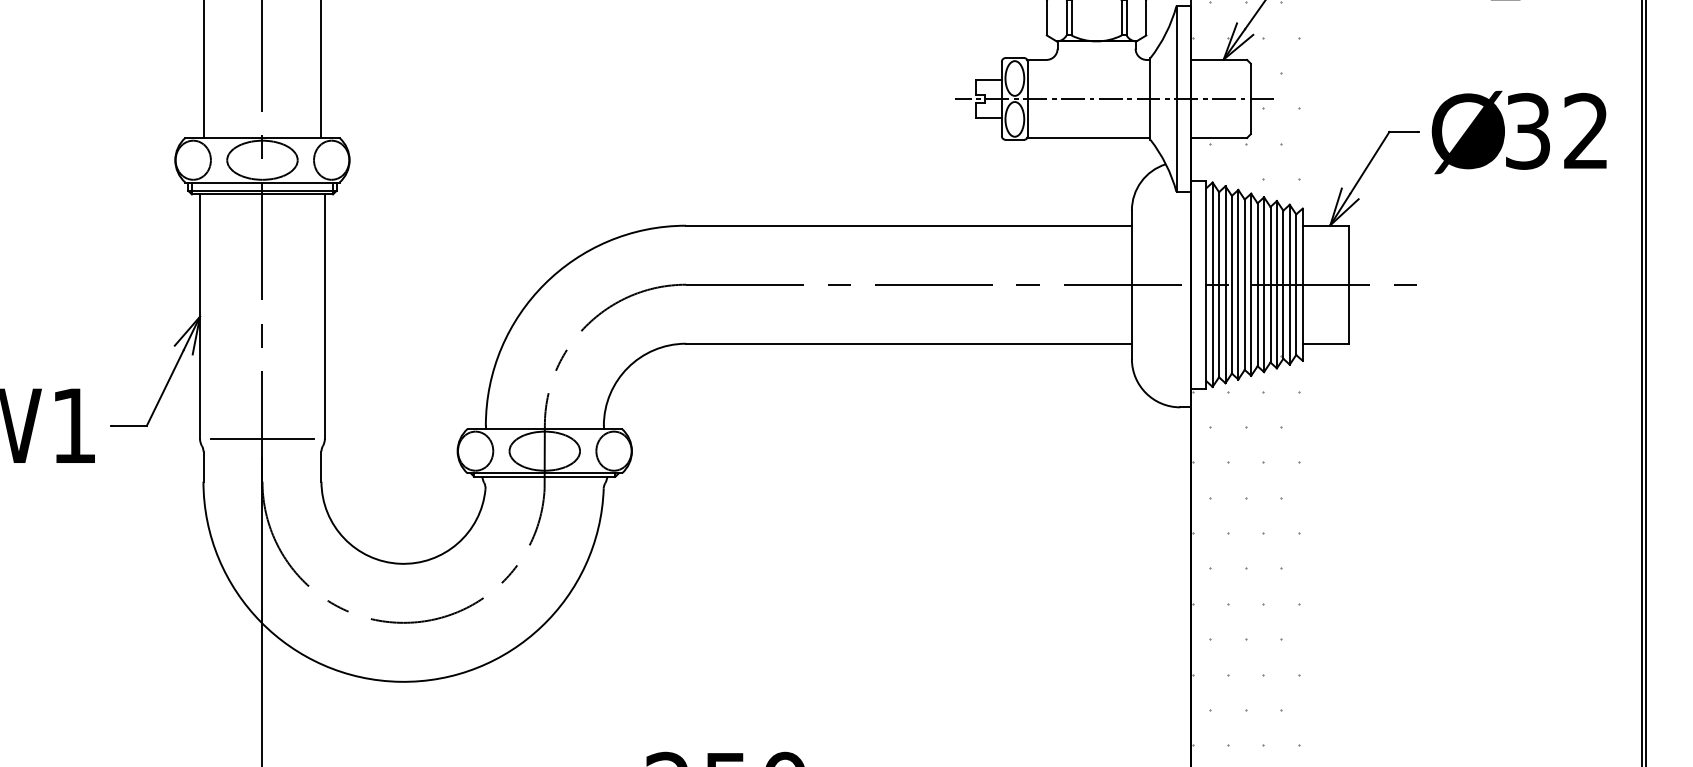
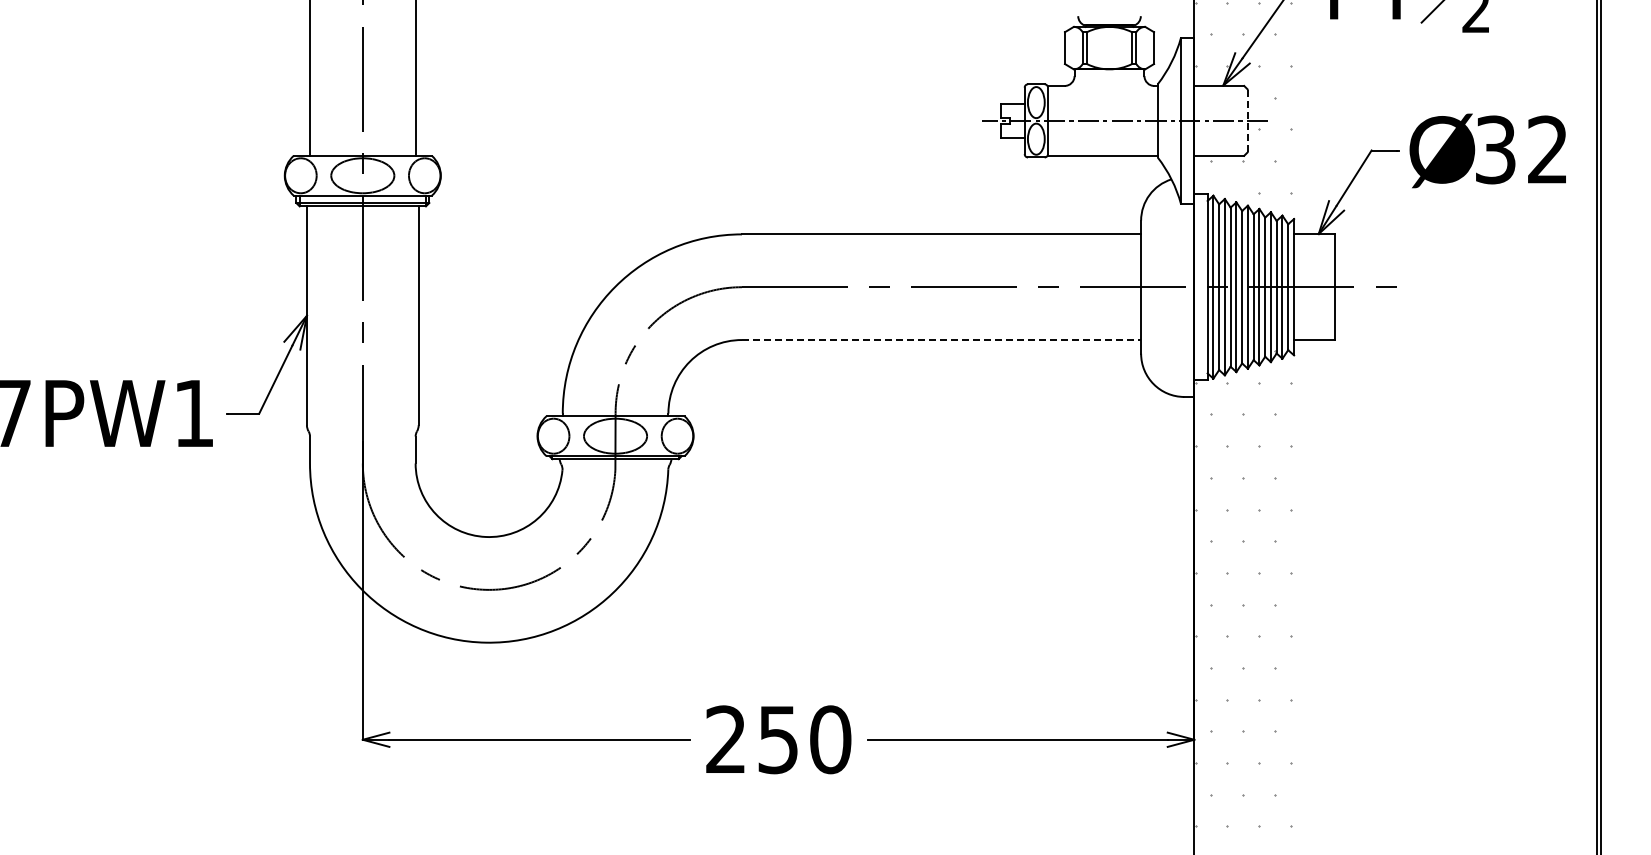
line: (1250, 98) -> (1247, 120), solid -> dashed
line: (908, 344) -> (941, 340), solid -> dashed
line: (262, 439) -> (362, 425), removed

